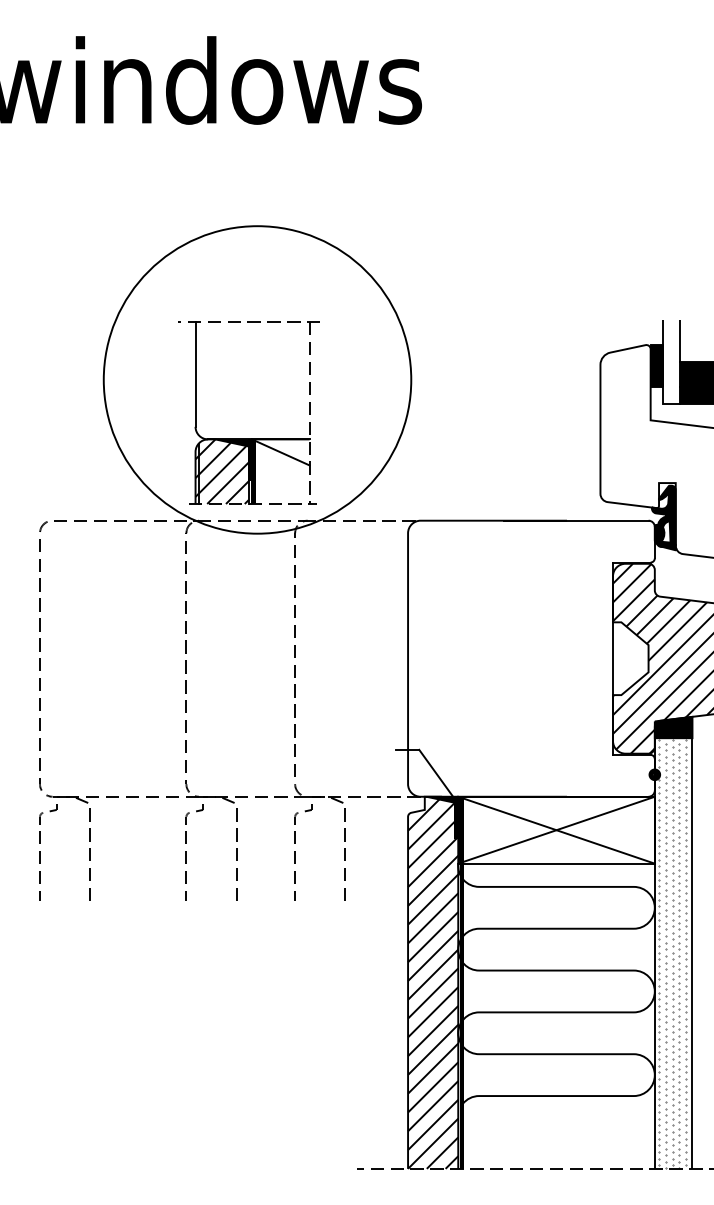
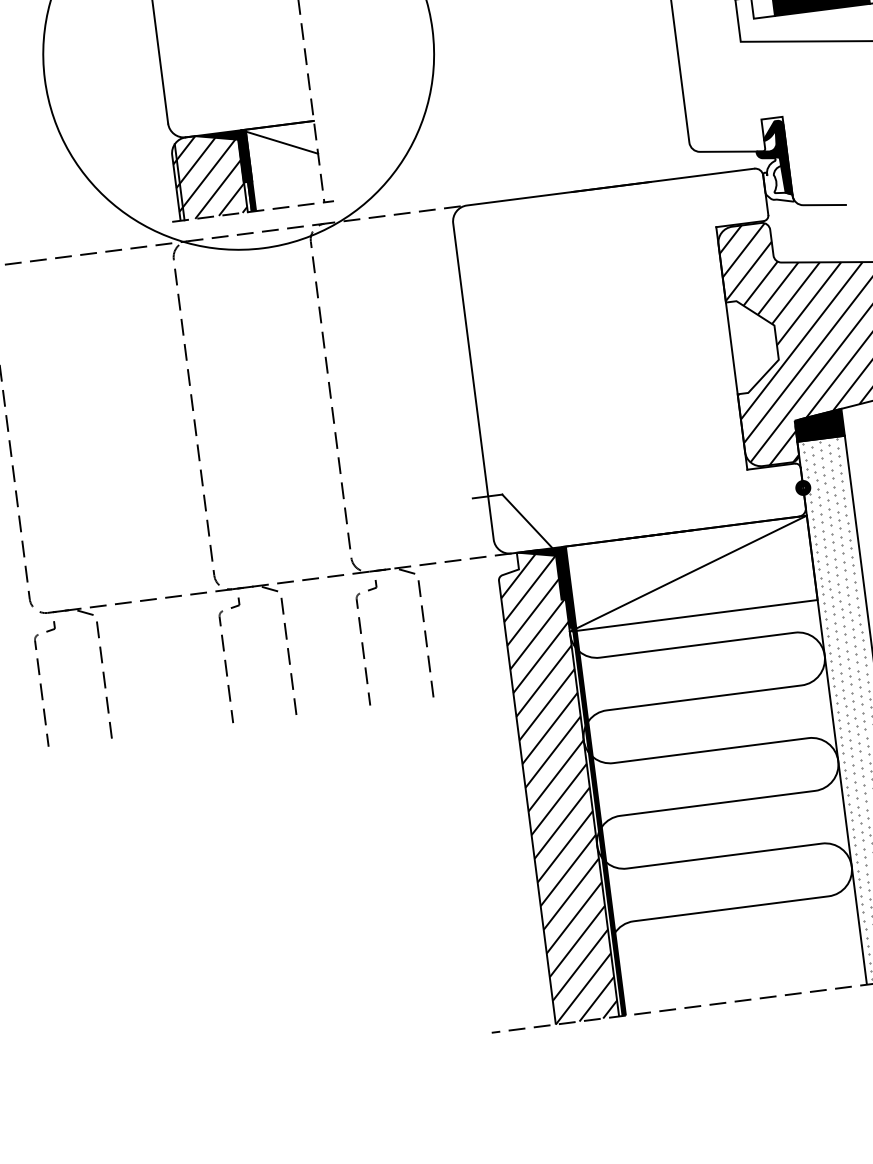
fill: (665, 532) -> (777, 180), removed
line: (556, 829) -> (688, 572), removed

